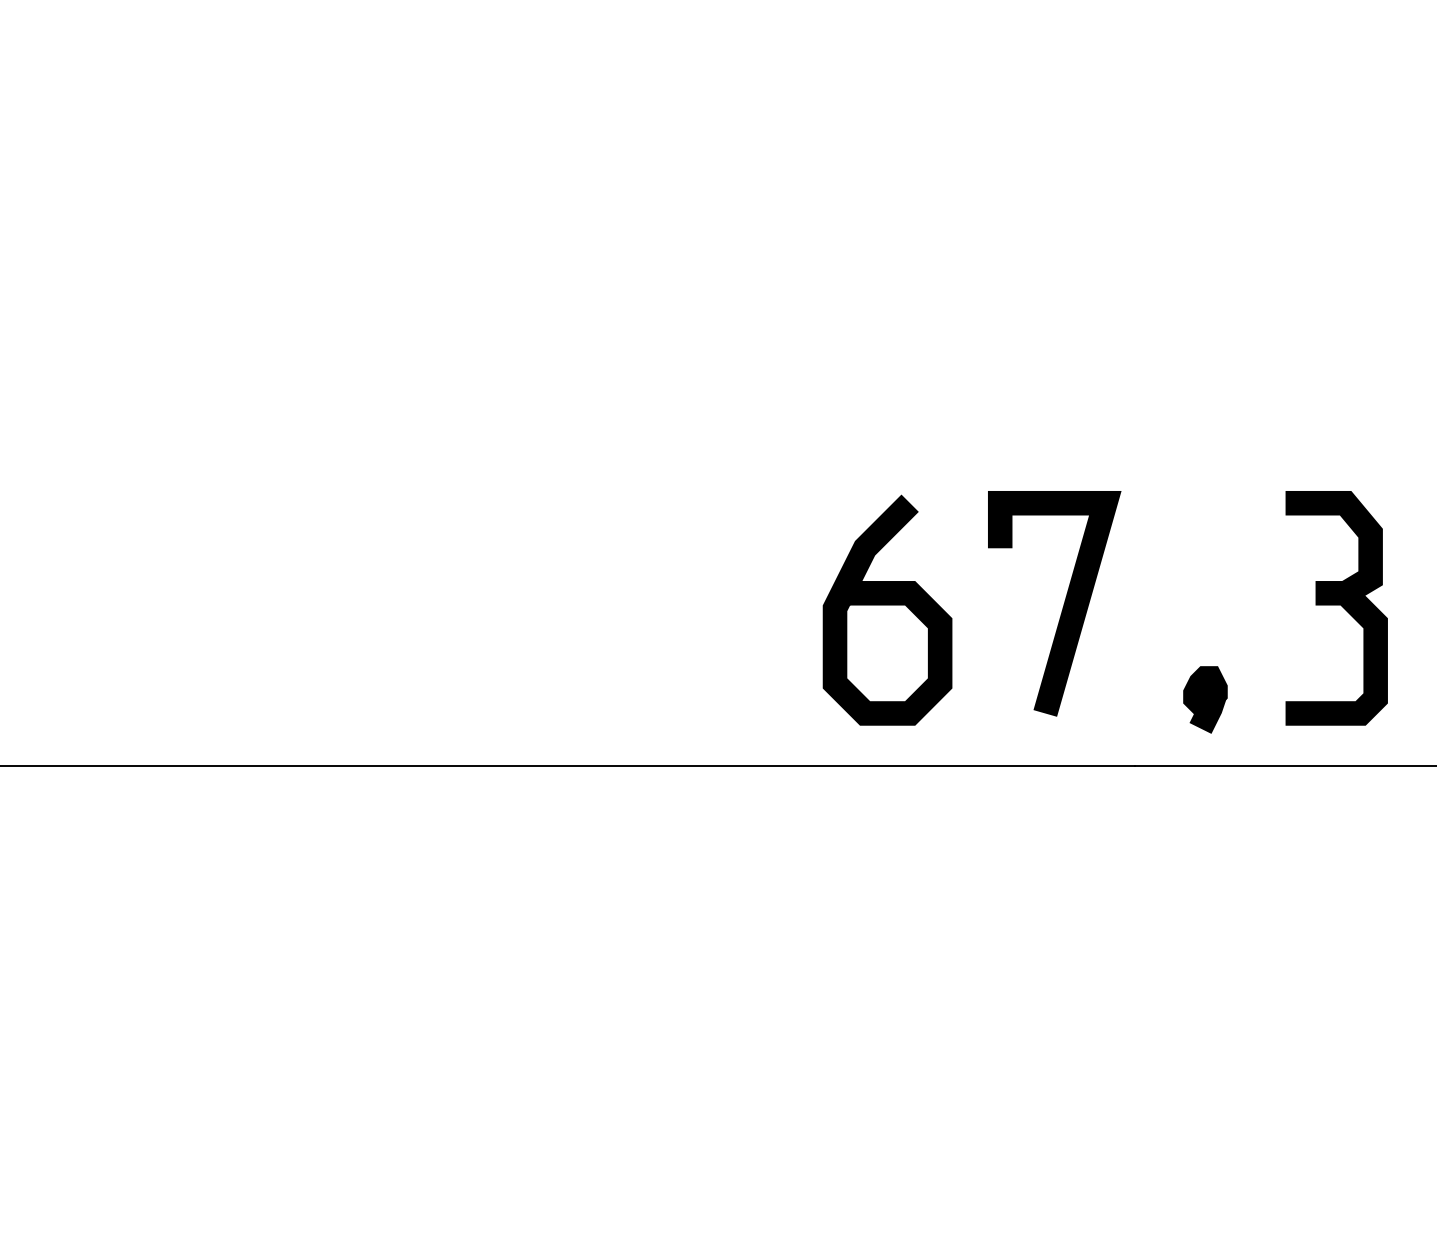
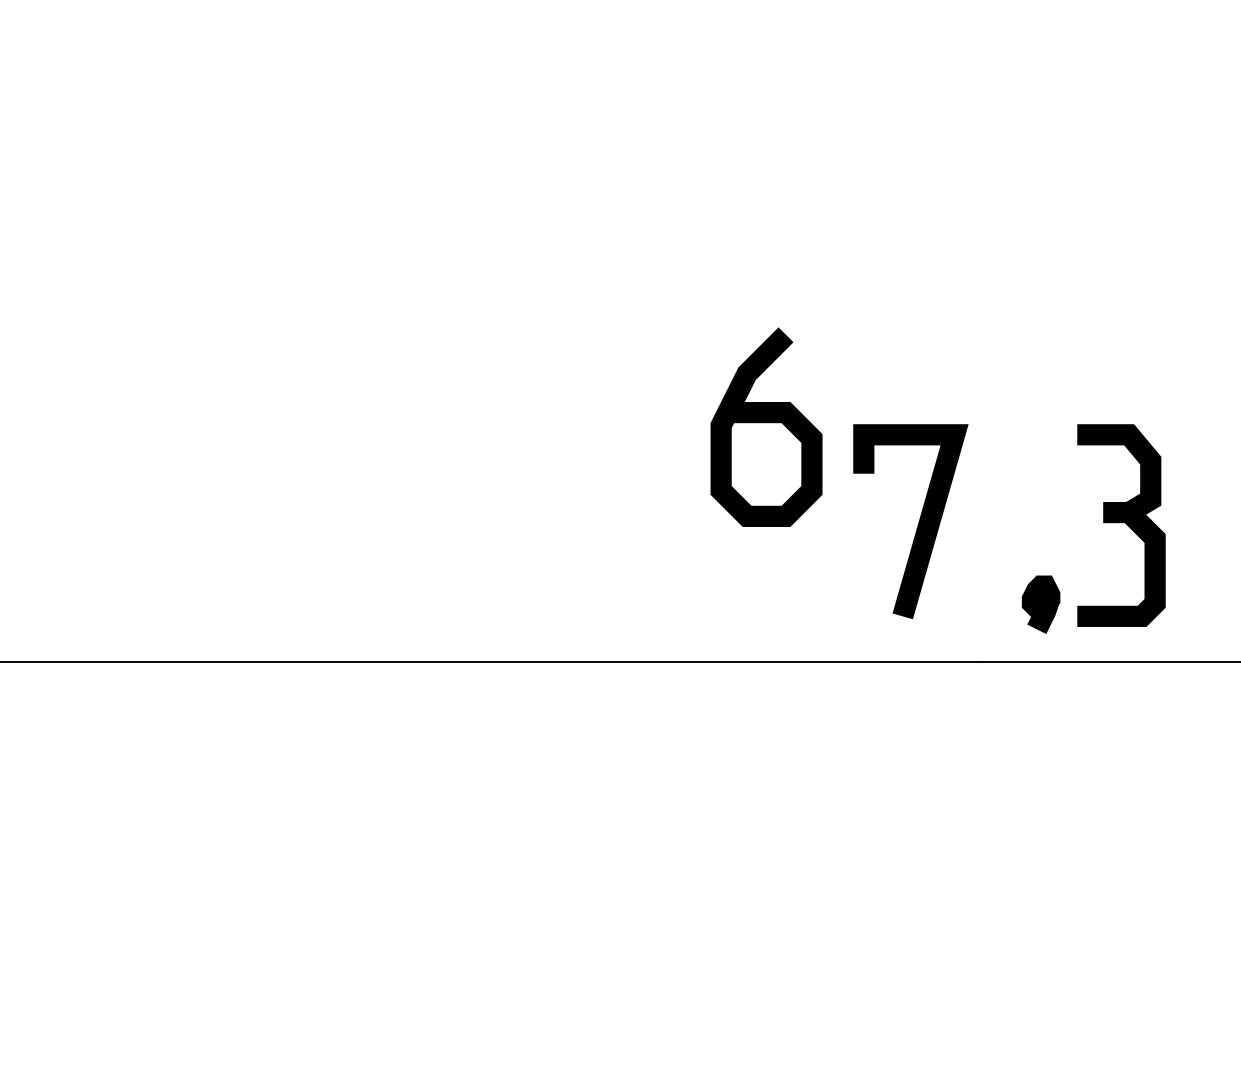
curve: (887, 605) -> (766, 423), moved
part: (1336, 608) -> (1121, 525), moved

